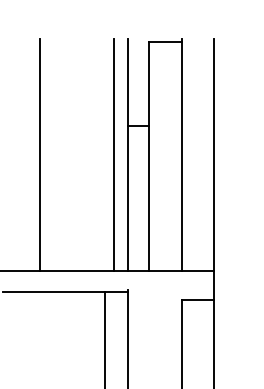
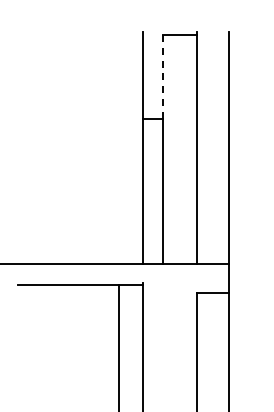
line: (149, 84) -> (163, 77), solid -> dashed
line: (40, 154) -> (54, 147), removed
line: (114, 154) -> (128, 147), removed

